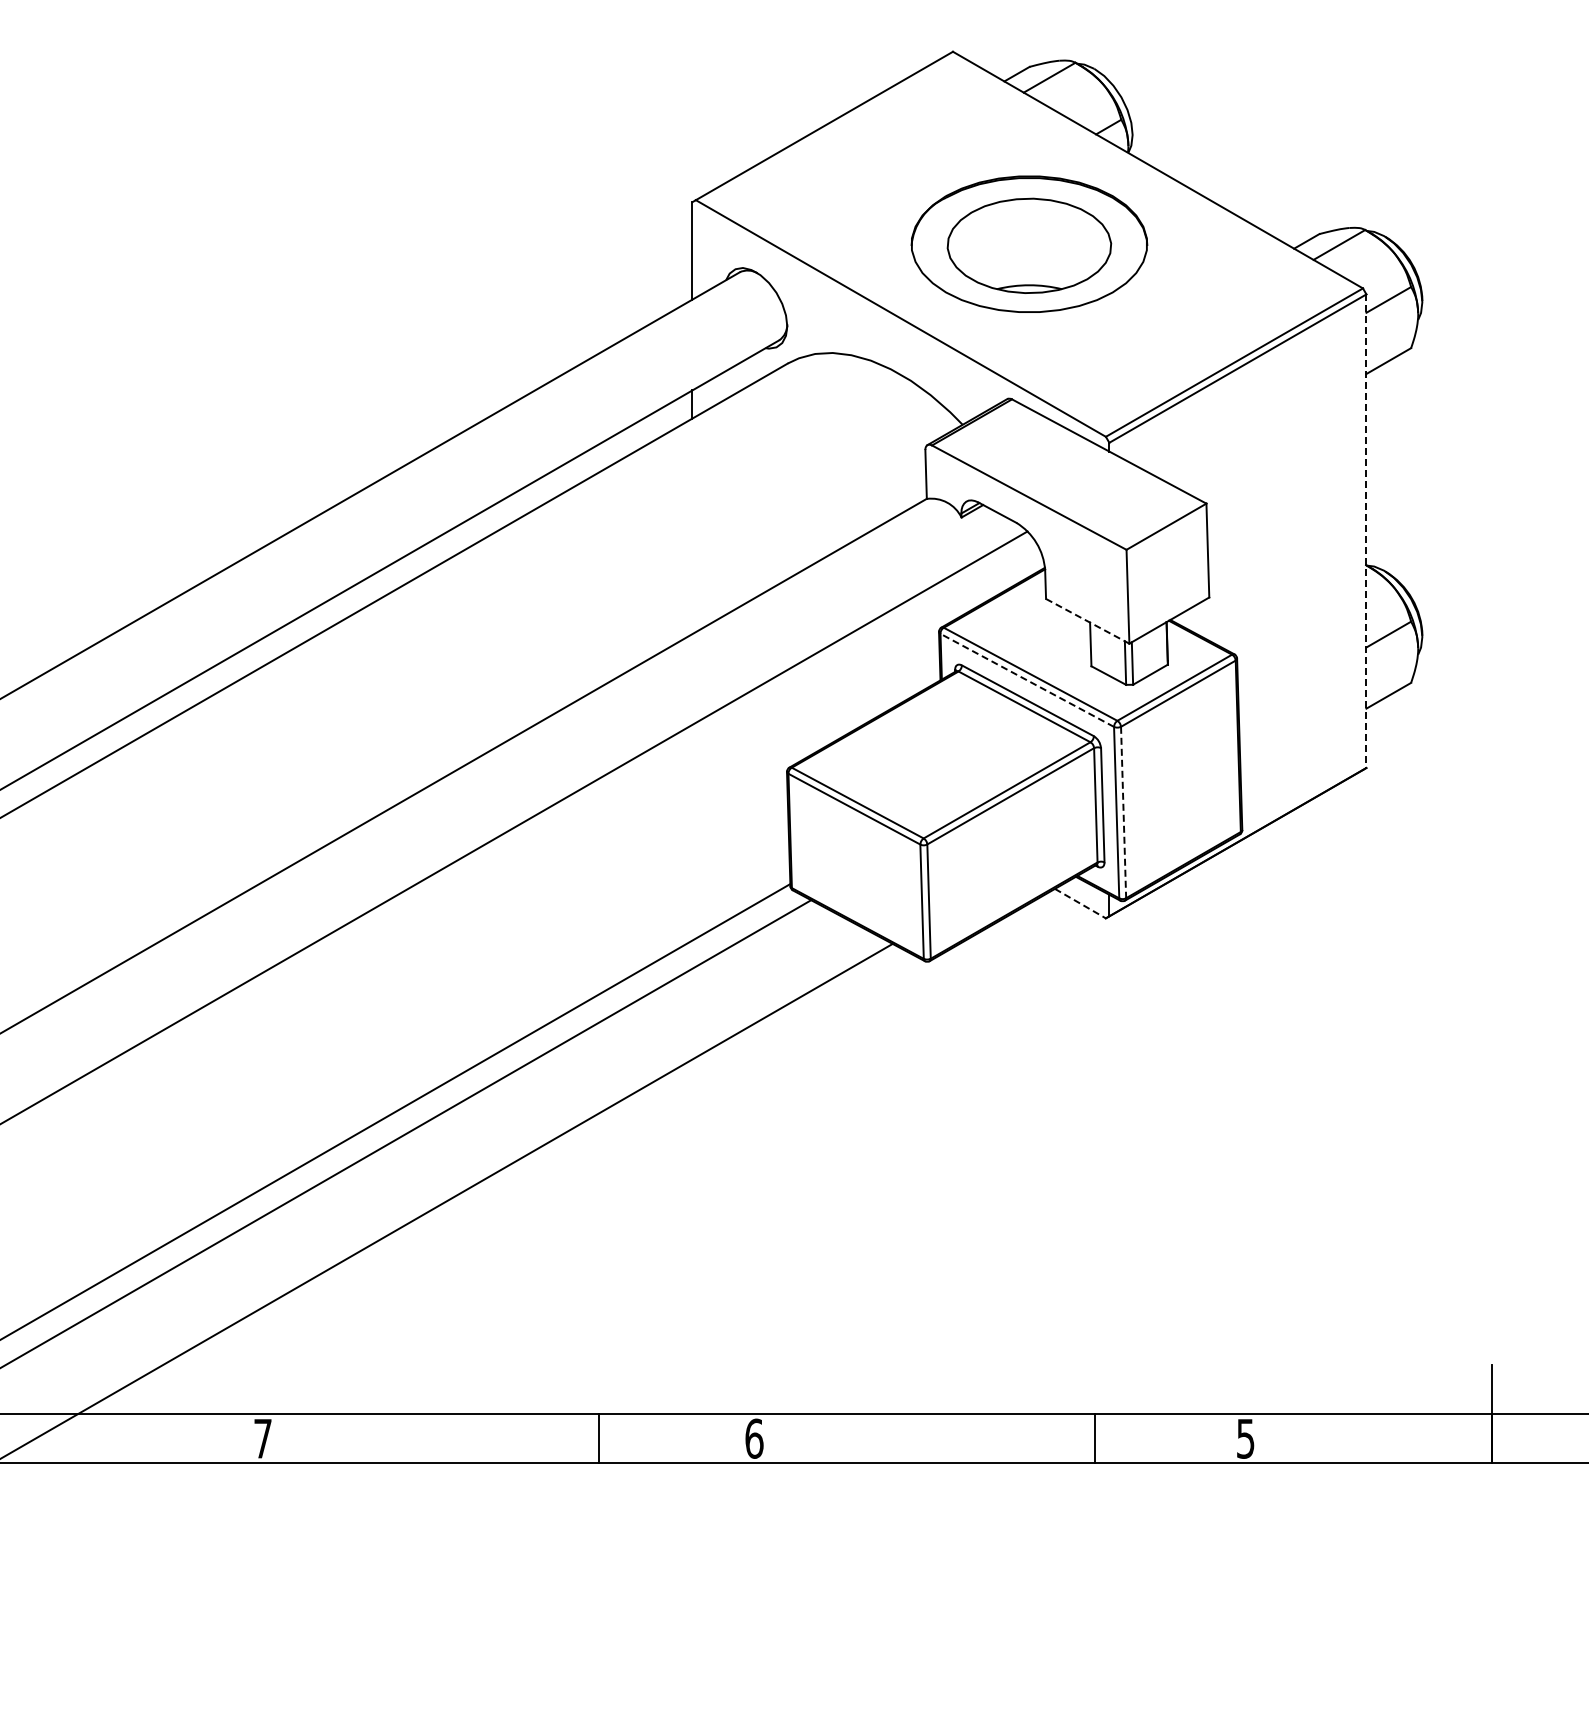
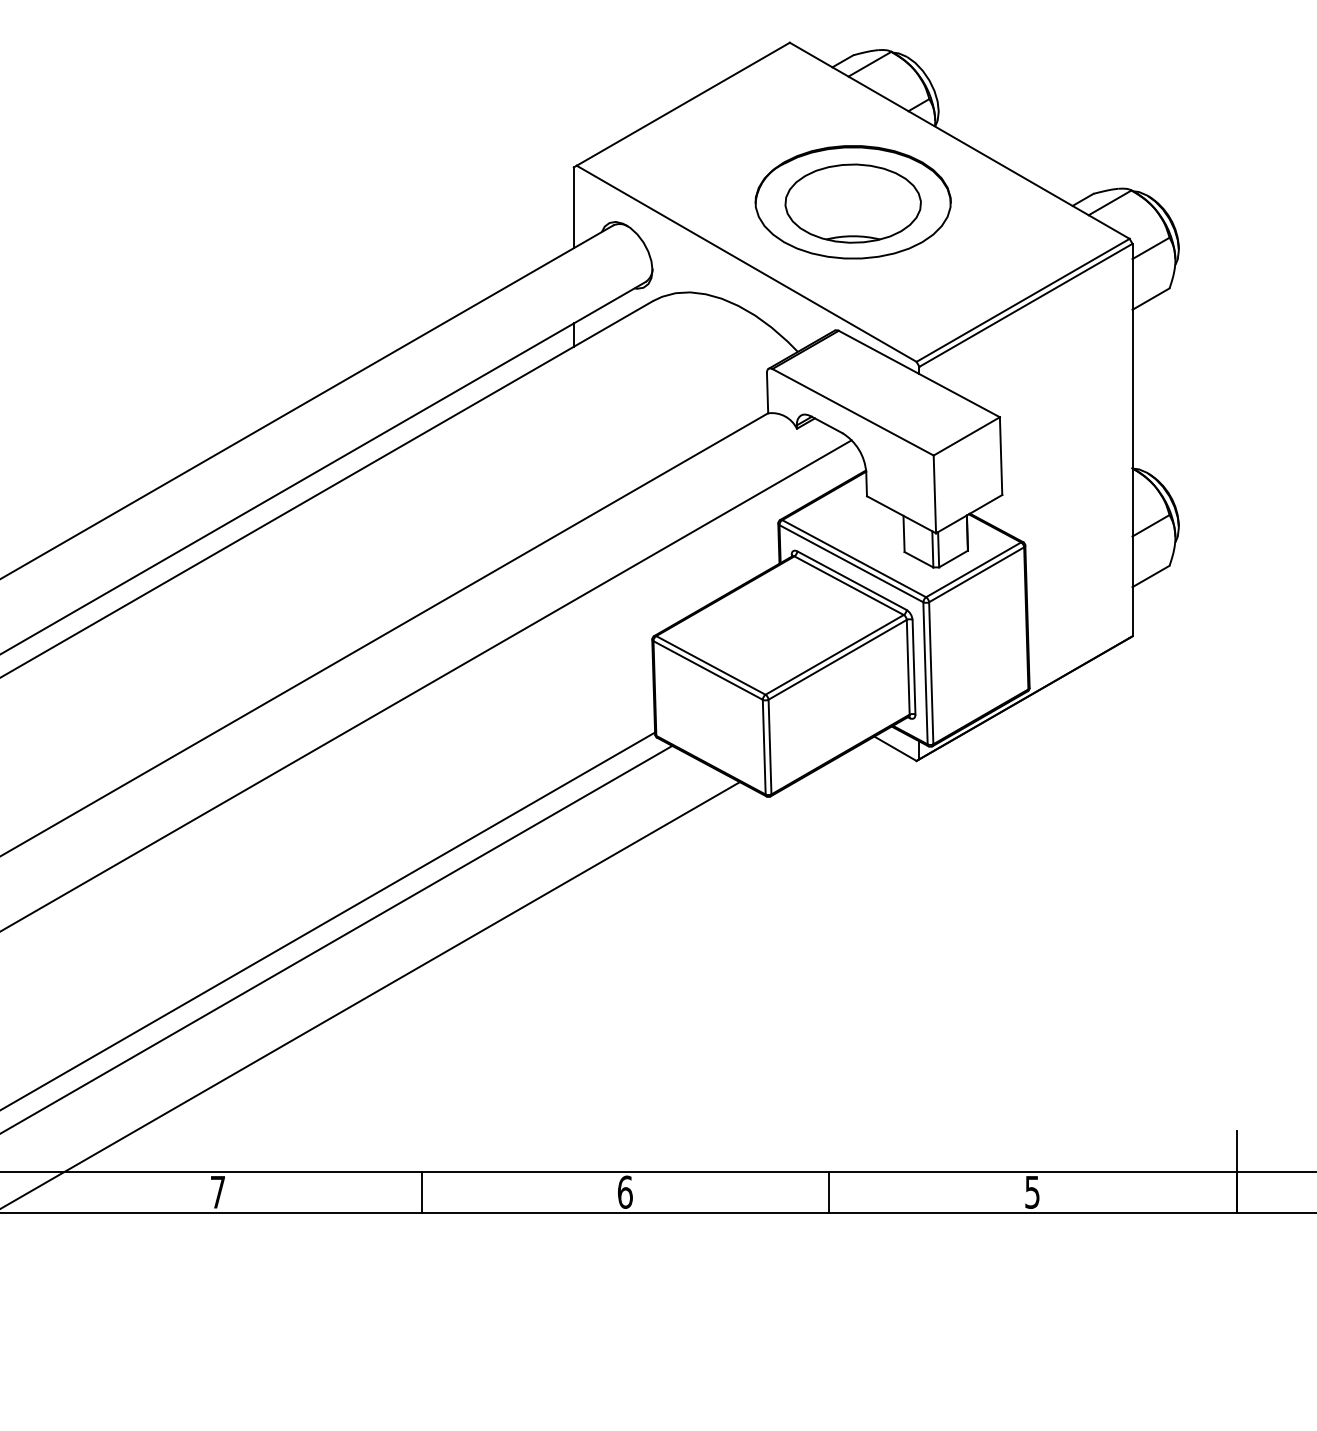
line: (1366, 531) -> (1132, 440), dashed -> solid
line: (1088, 621) -> (902, 514), dashed -> solid
line: (1026, 680) -> (850, 563), dashed -> solid
line: (1123, 812) -> (931, 673), dashed -> solid
line: (1080, 903) -> (895, 748), dashed -> solid
line: (599, 1438) -> (422, 1192), moved
line: (1094, 1438) -> (829, 1192), moved

